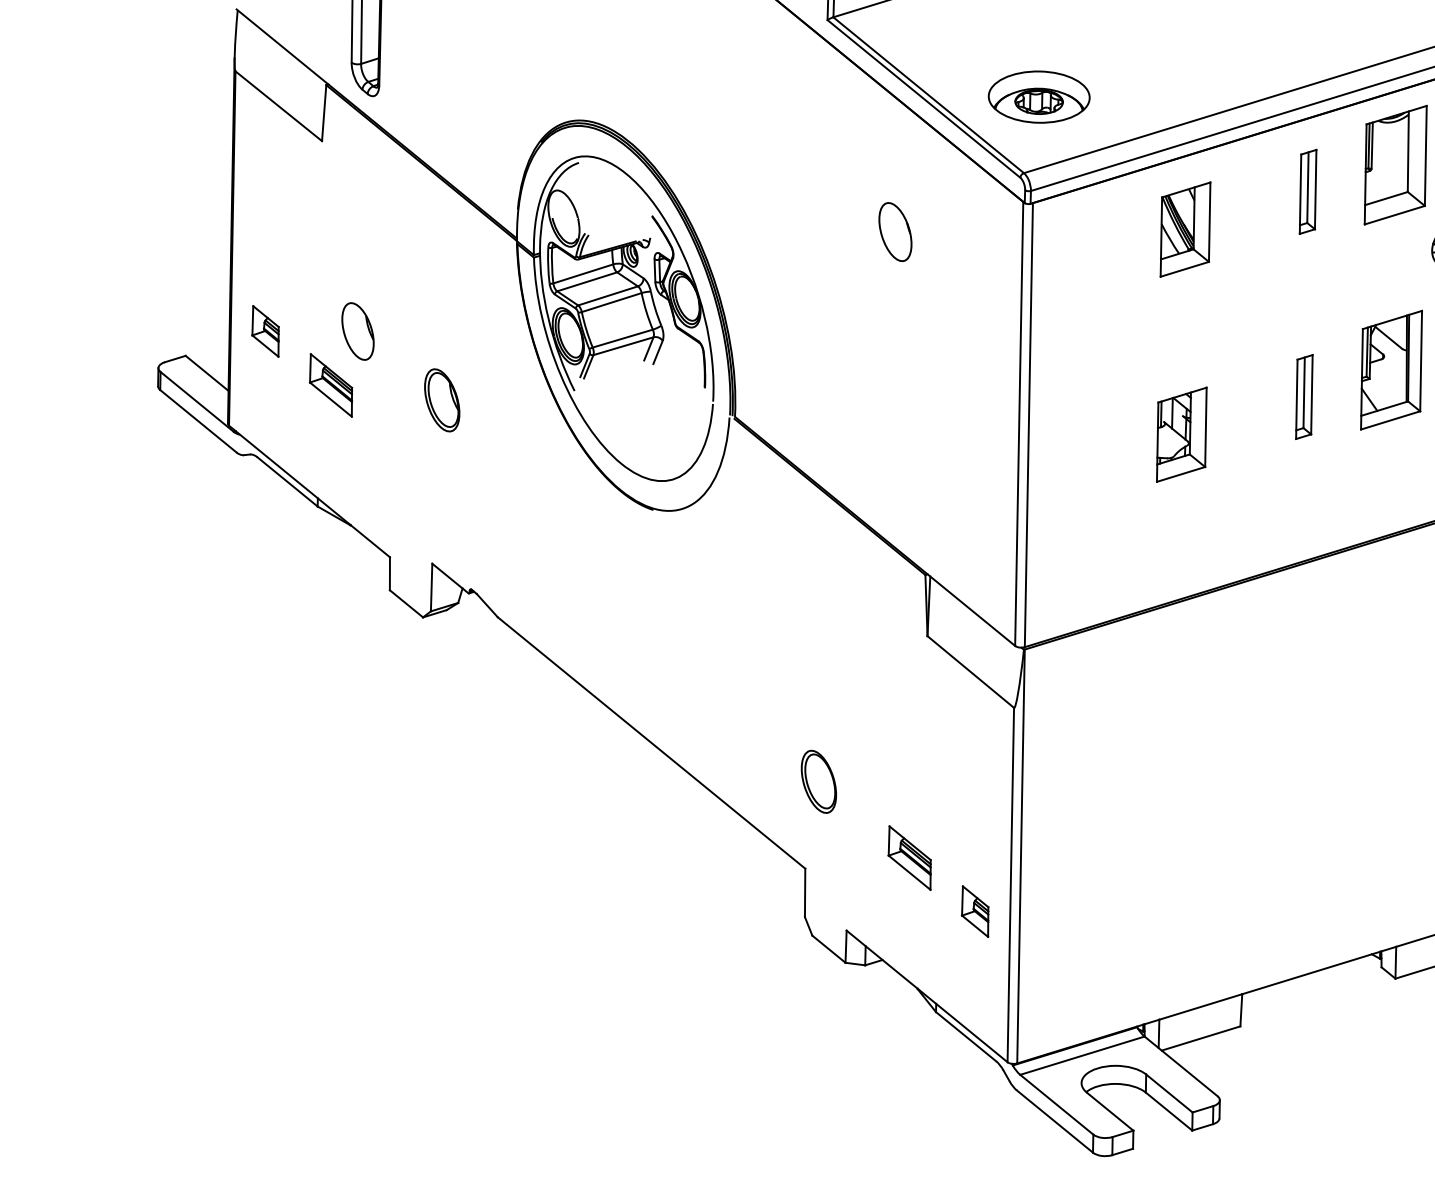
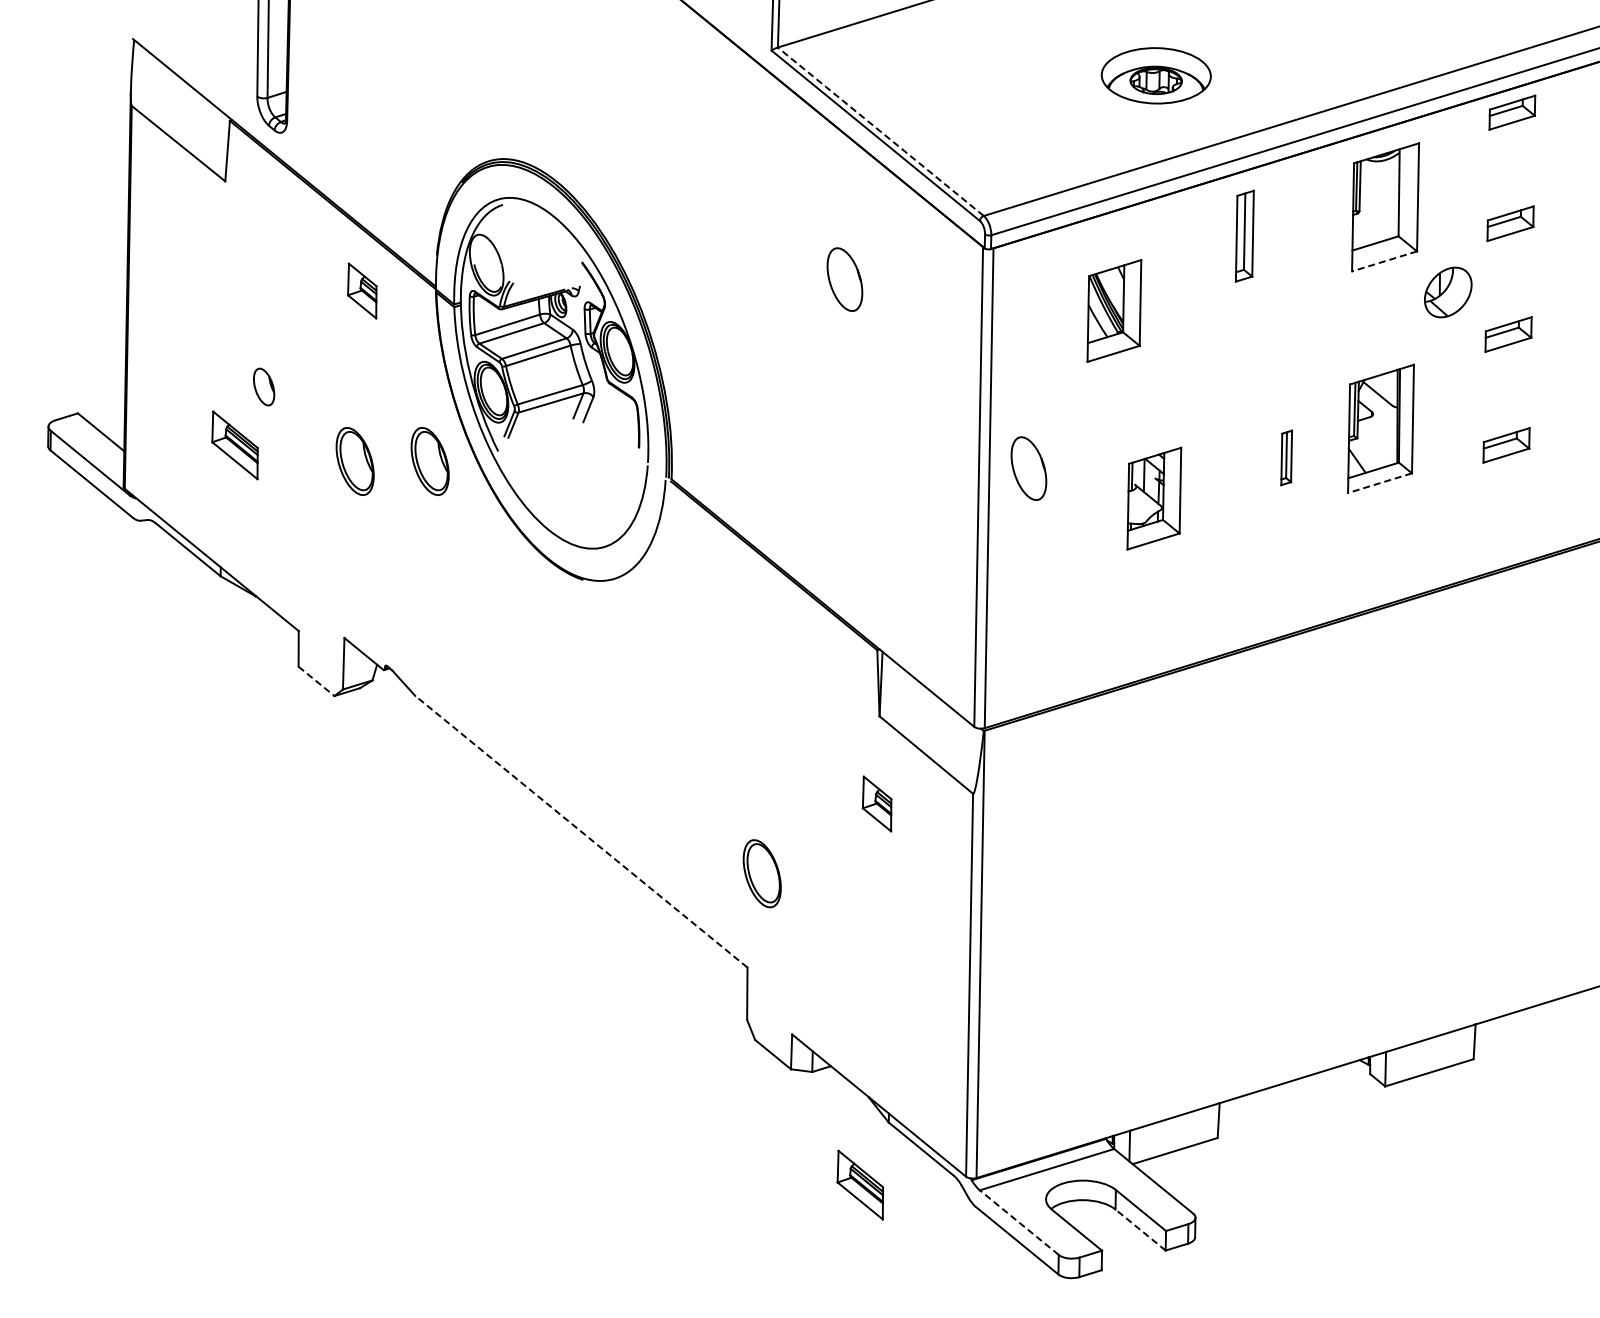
line: (928, 94) -> (880, 131), solid -> dashed
part: (1038, 96) -> (1155, 75), moved
part: (1307, 191) -> (1244, 235), moved
line: (1394, 215) -> (1384, 261), solid -> dashed
part: (1185, 229) -> (1114, 310), moved
part: (265, 330) -> (362, 290), moved
part: (357, 330) -> (263, 386), size x0.6
part: (1304, 396) -> (1286, 457), size x0.6
part: (511, 400) -> (429, 461), added
part: (1065, 406) -> (1028, 468), added
line: (1390, 420) -> (1379, 483), solid -> dashed
line: (406, 603) -> (316, 681), solid -> dashed
line: (651, 742) -> (581, 831), solid -> dashed
part: (909, 857) -> (860, 1184), moved
part: (974, 911) -> (876, 803), moved
line: (1056, 1104) -> (1019, 1222), solid -> dashed
line: (1168, 1111) -> (1140, 1229), solid -> dashed

